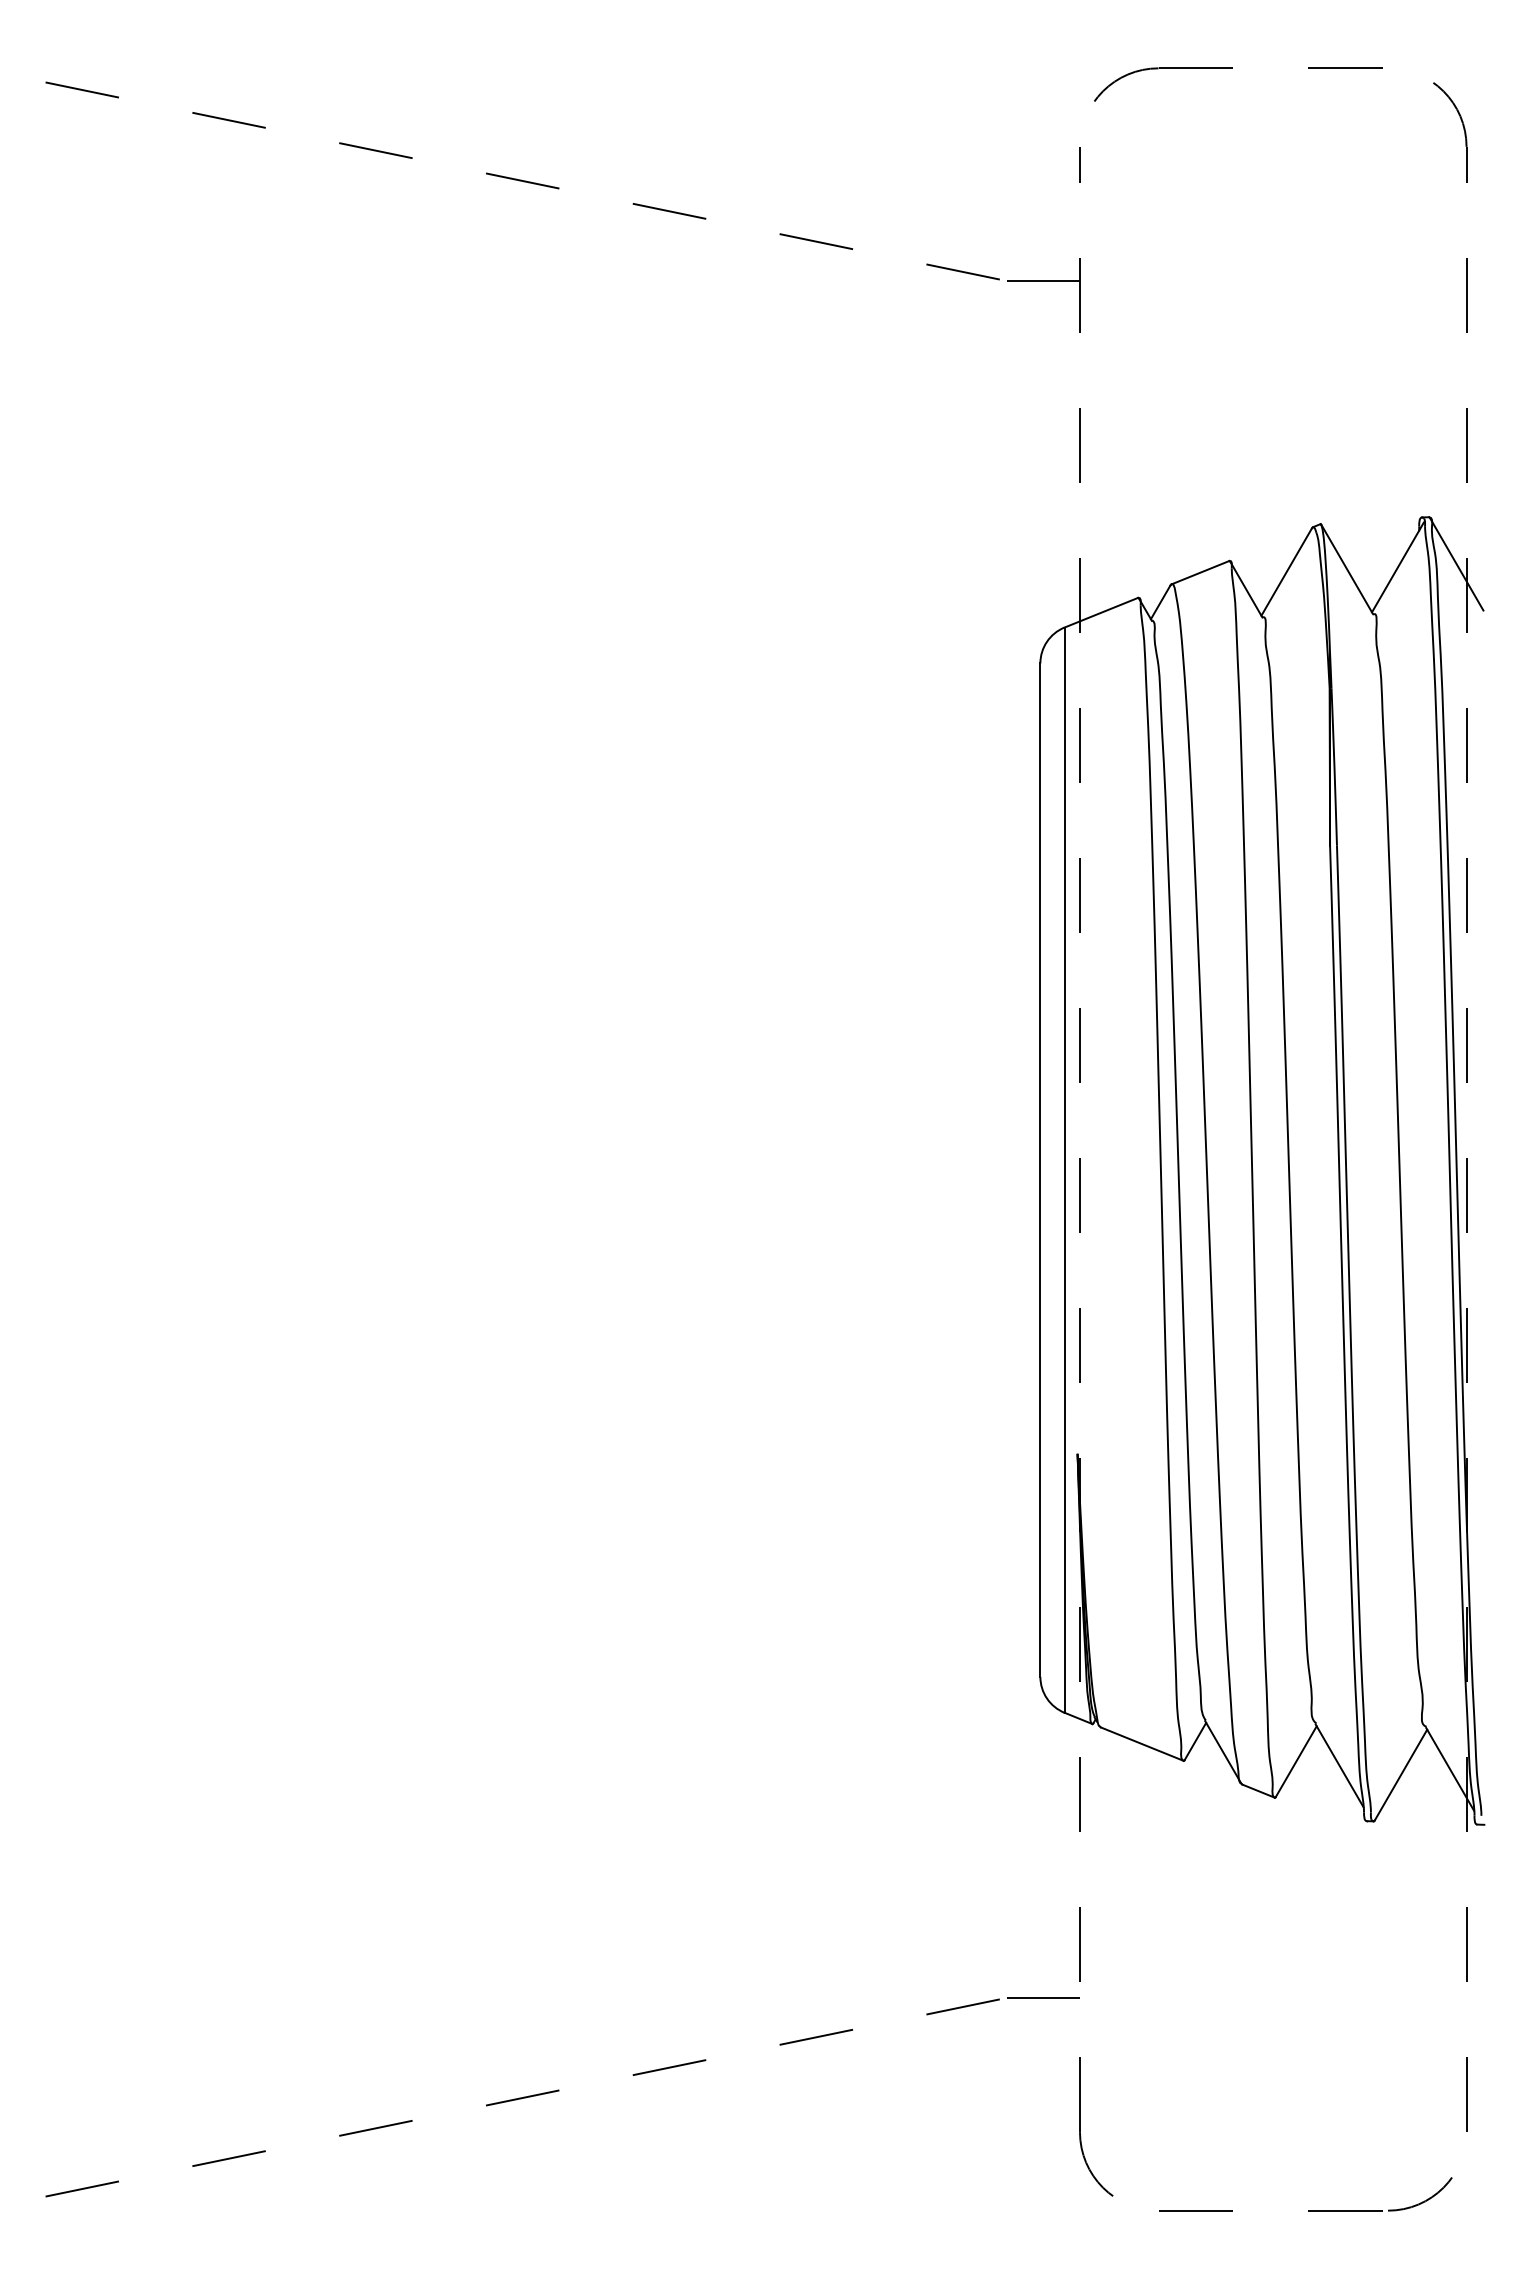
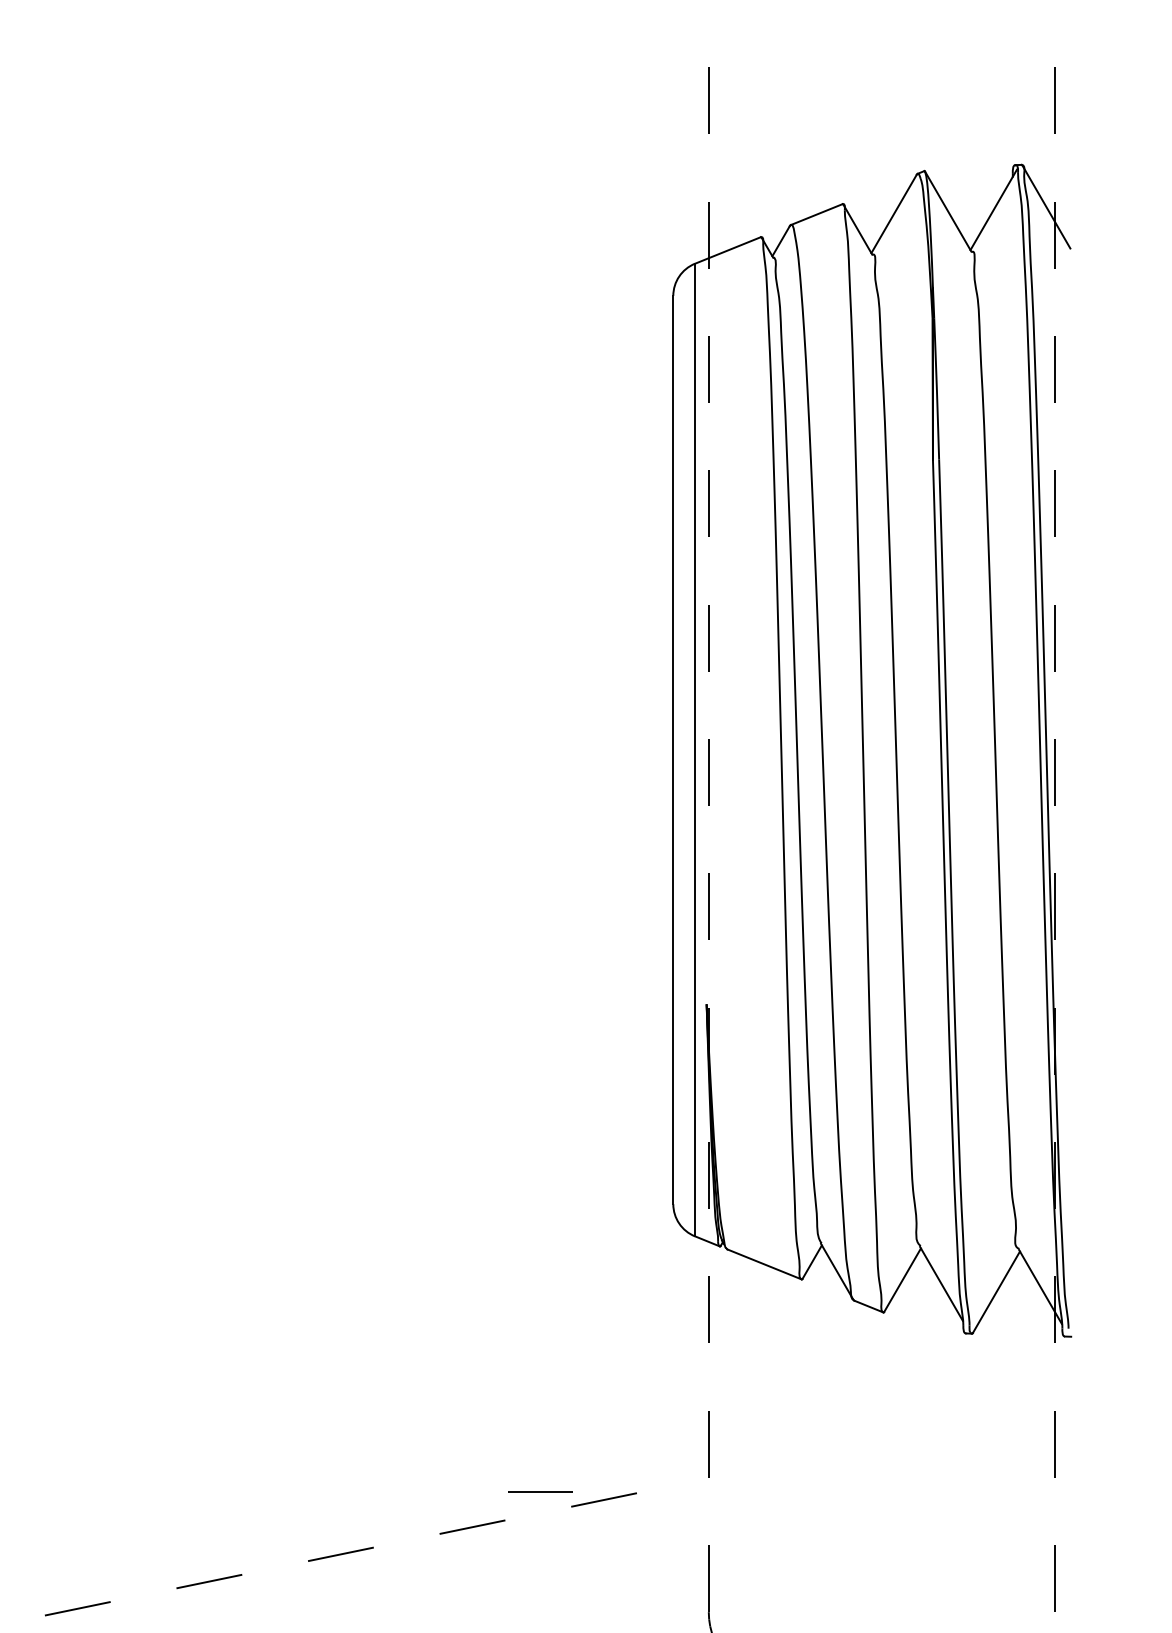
line: (1043, 1997) -> (540, 1491), moved

